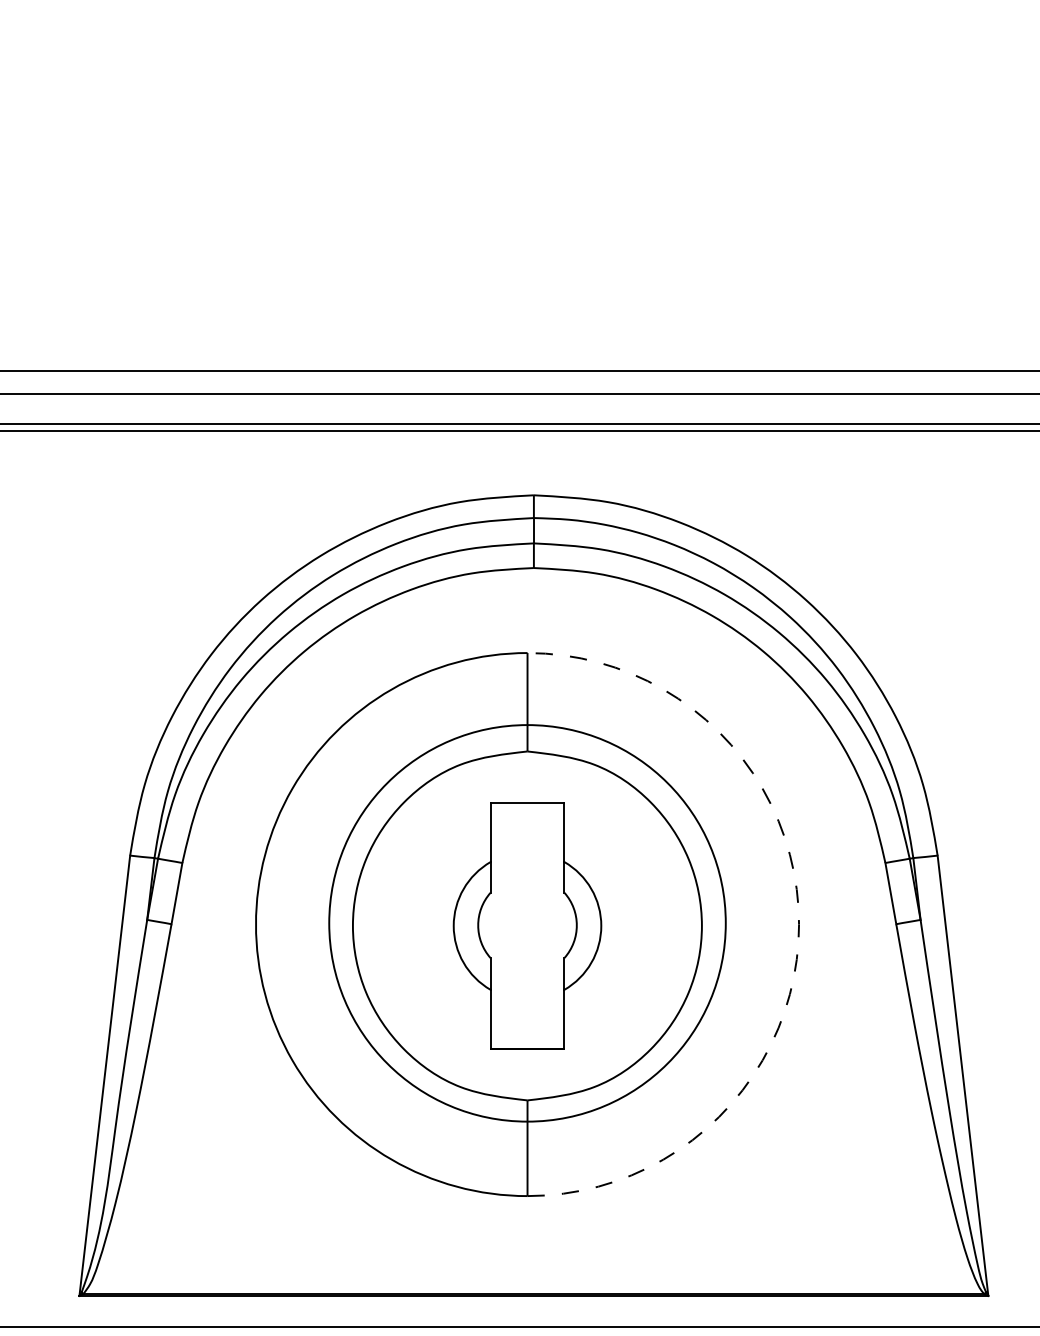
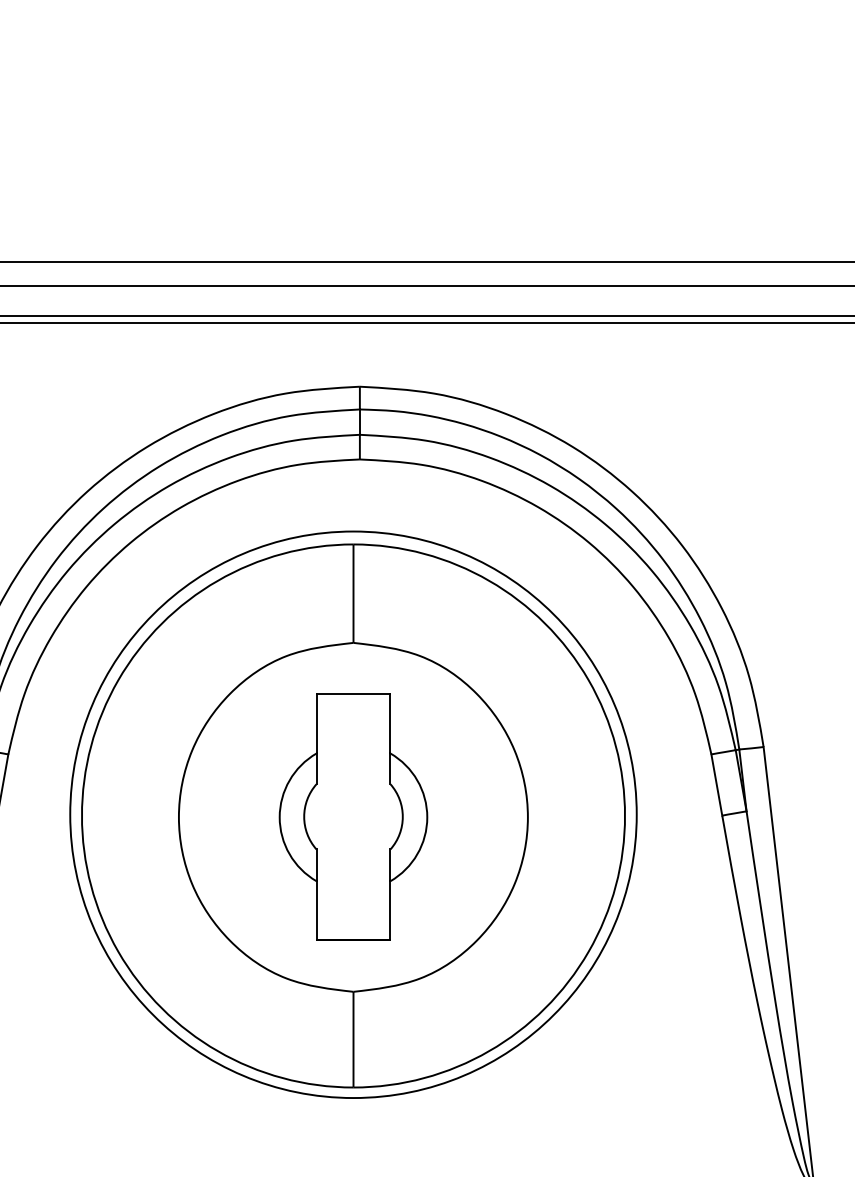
circle: (527, 923) -> (353, 814), size x1.43
arc: (799, 924) -> (625, 815), dashed -> solid

